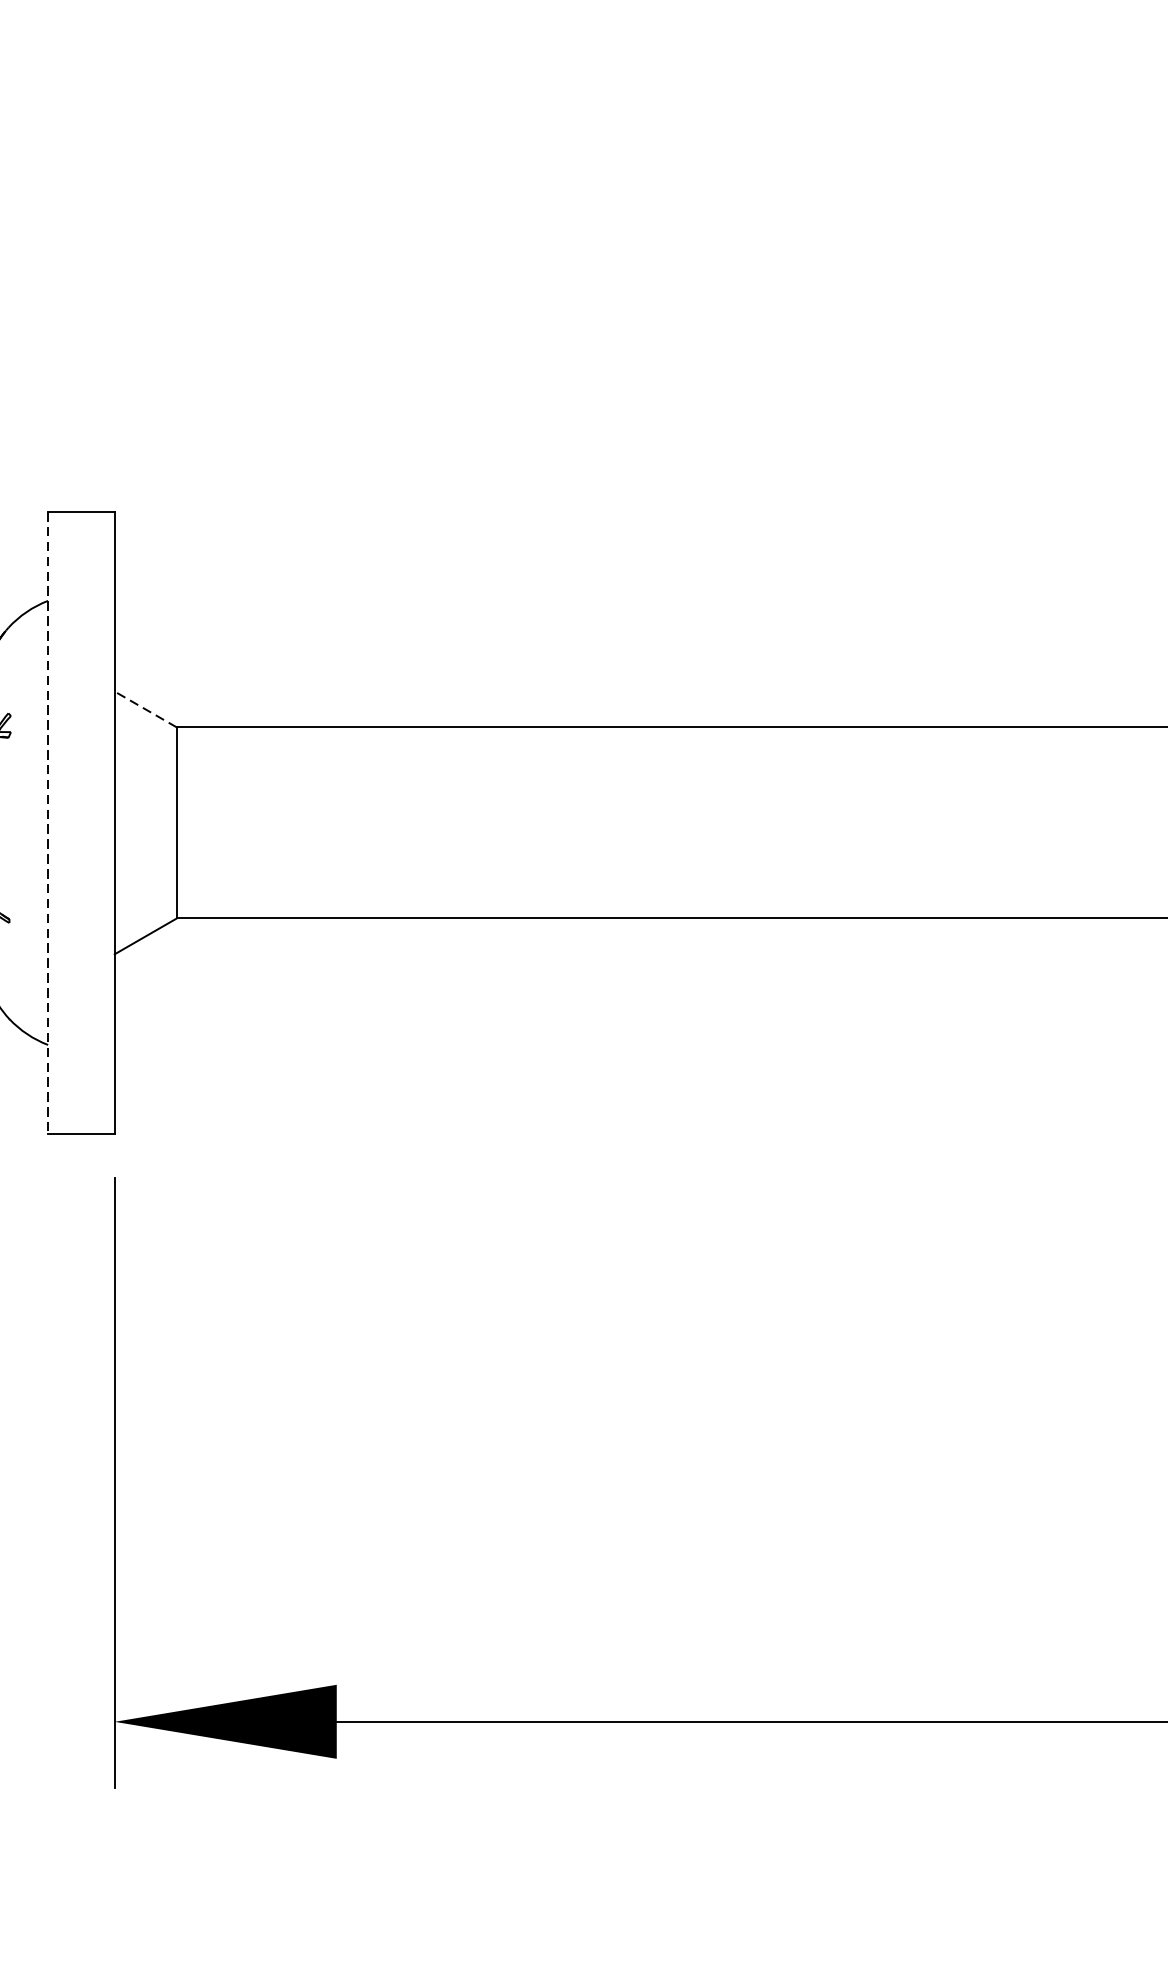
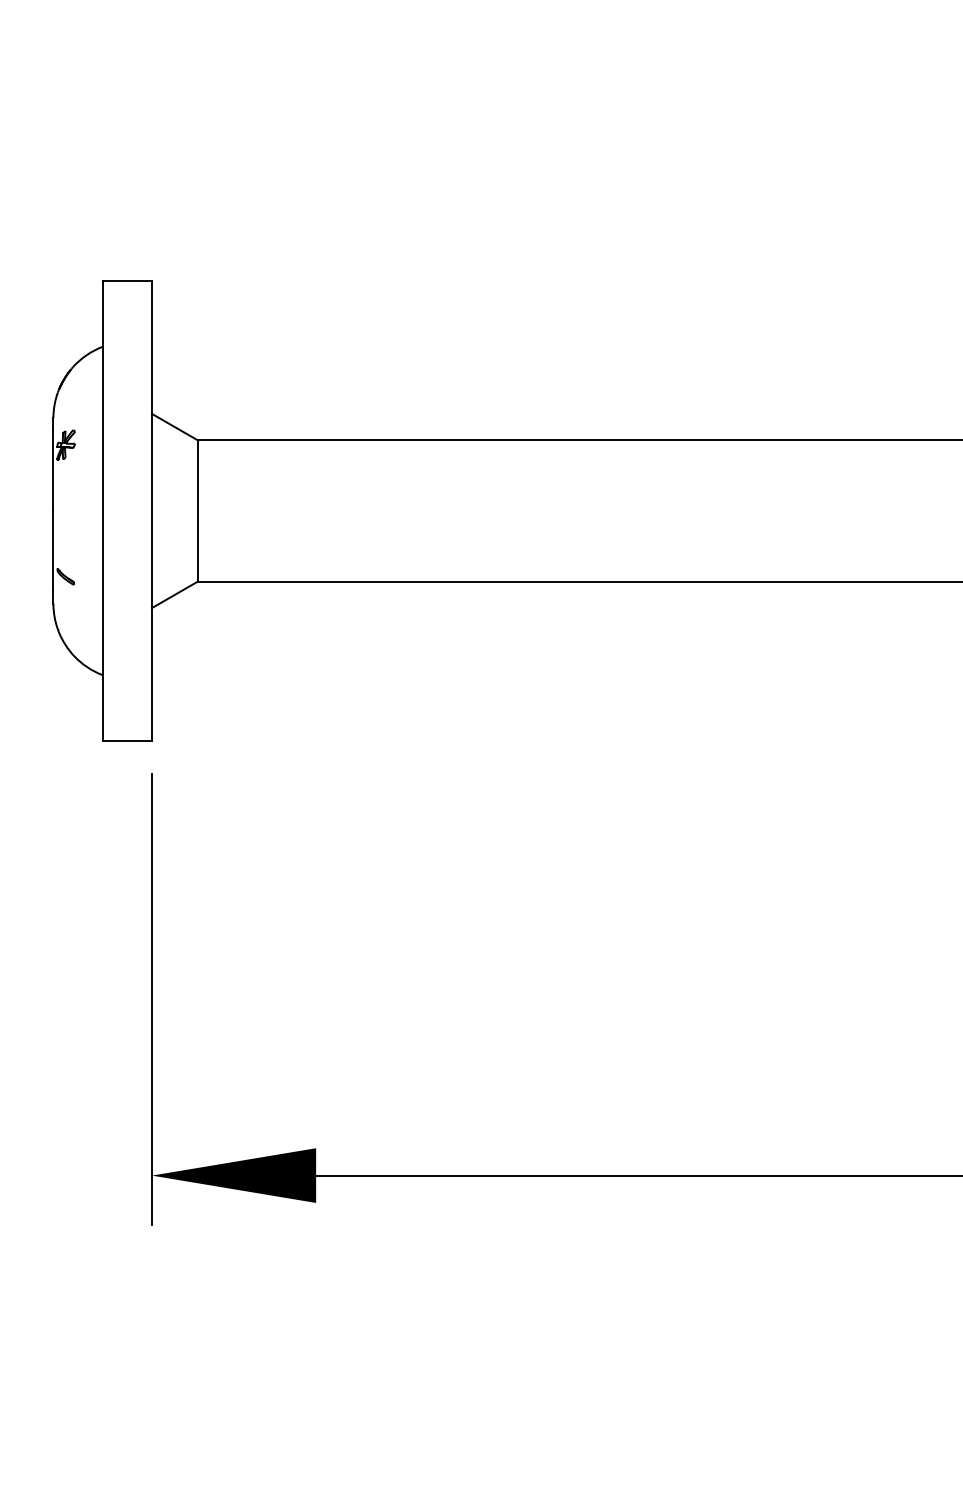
line: (145, 710) -> (174, 427), dashed -> solid
line: (47, 822) -> (102, 510), dashed -> solid

